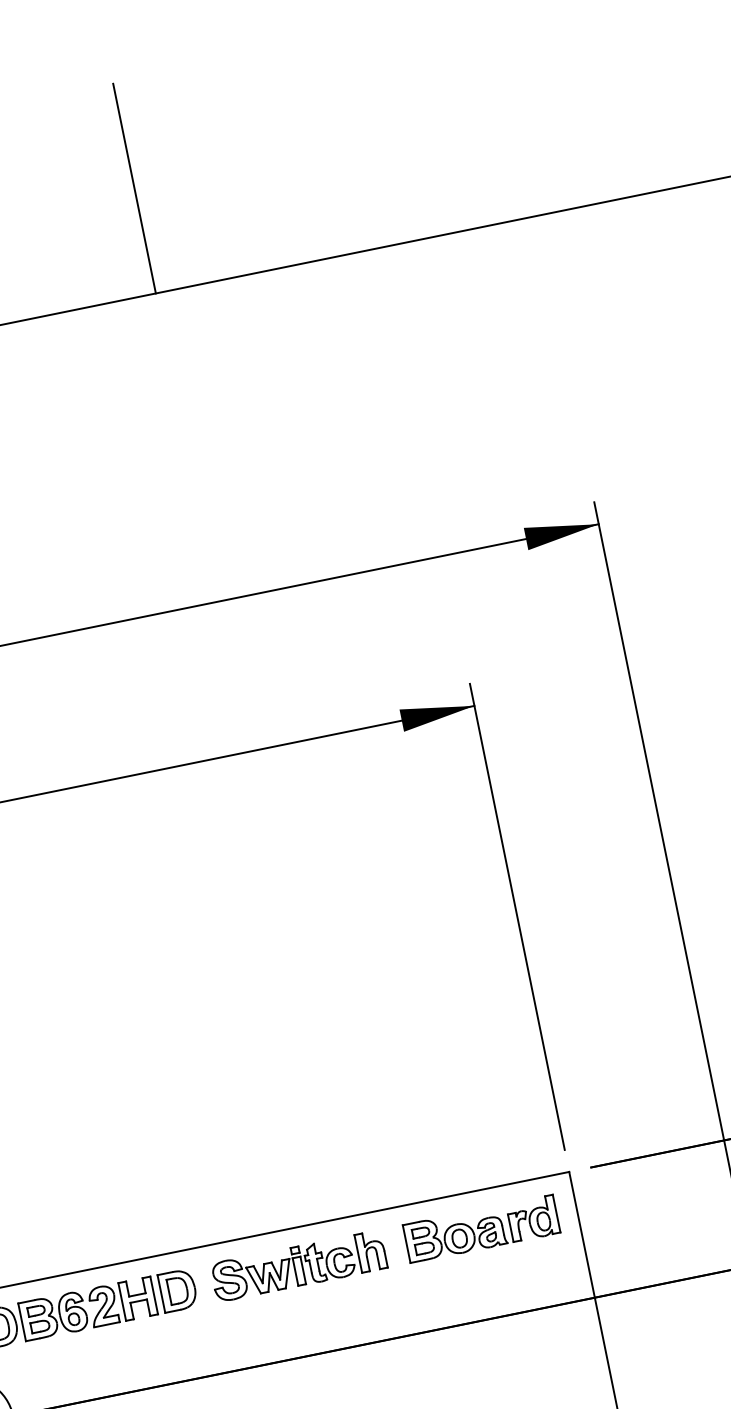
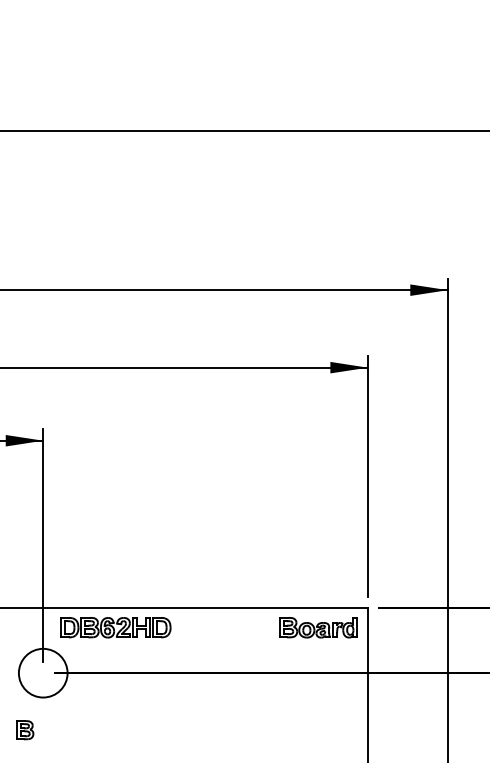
line: (134, 187) -> (251, 76), removed
part: (299, 1265) -> (224, 627), removed

